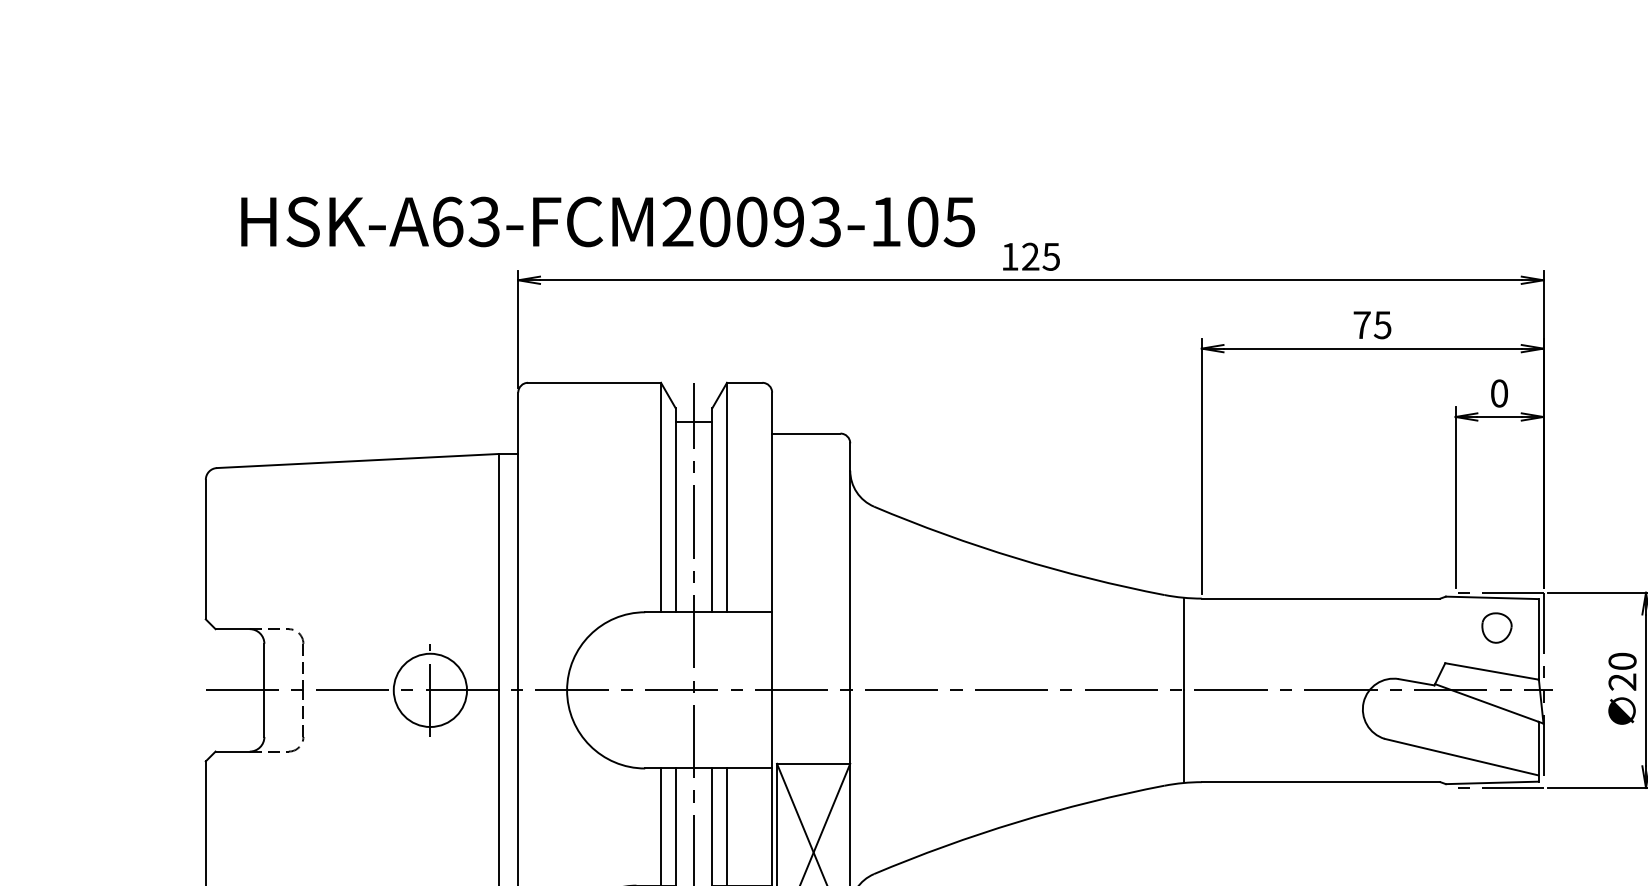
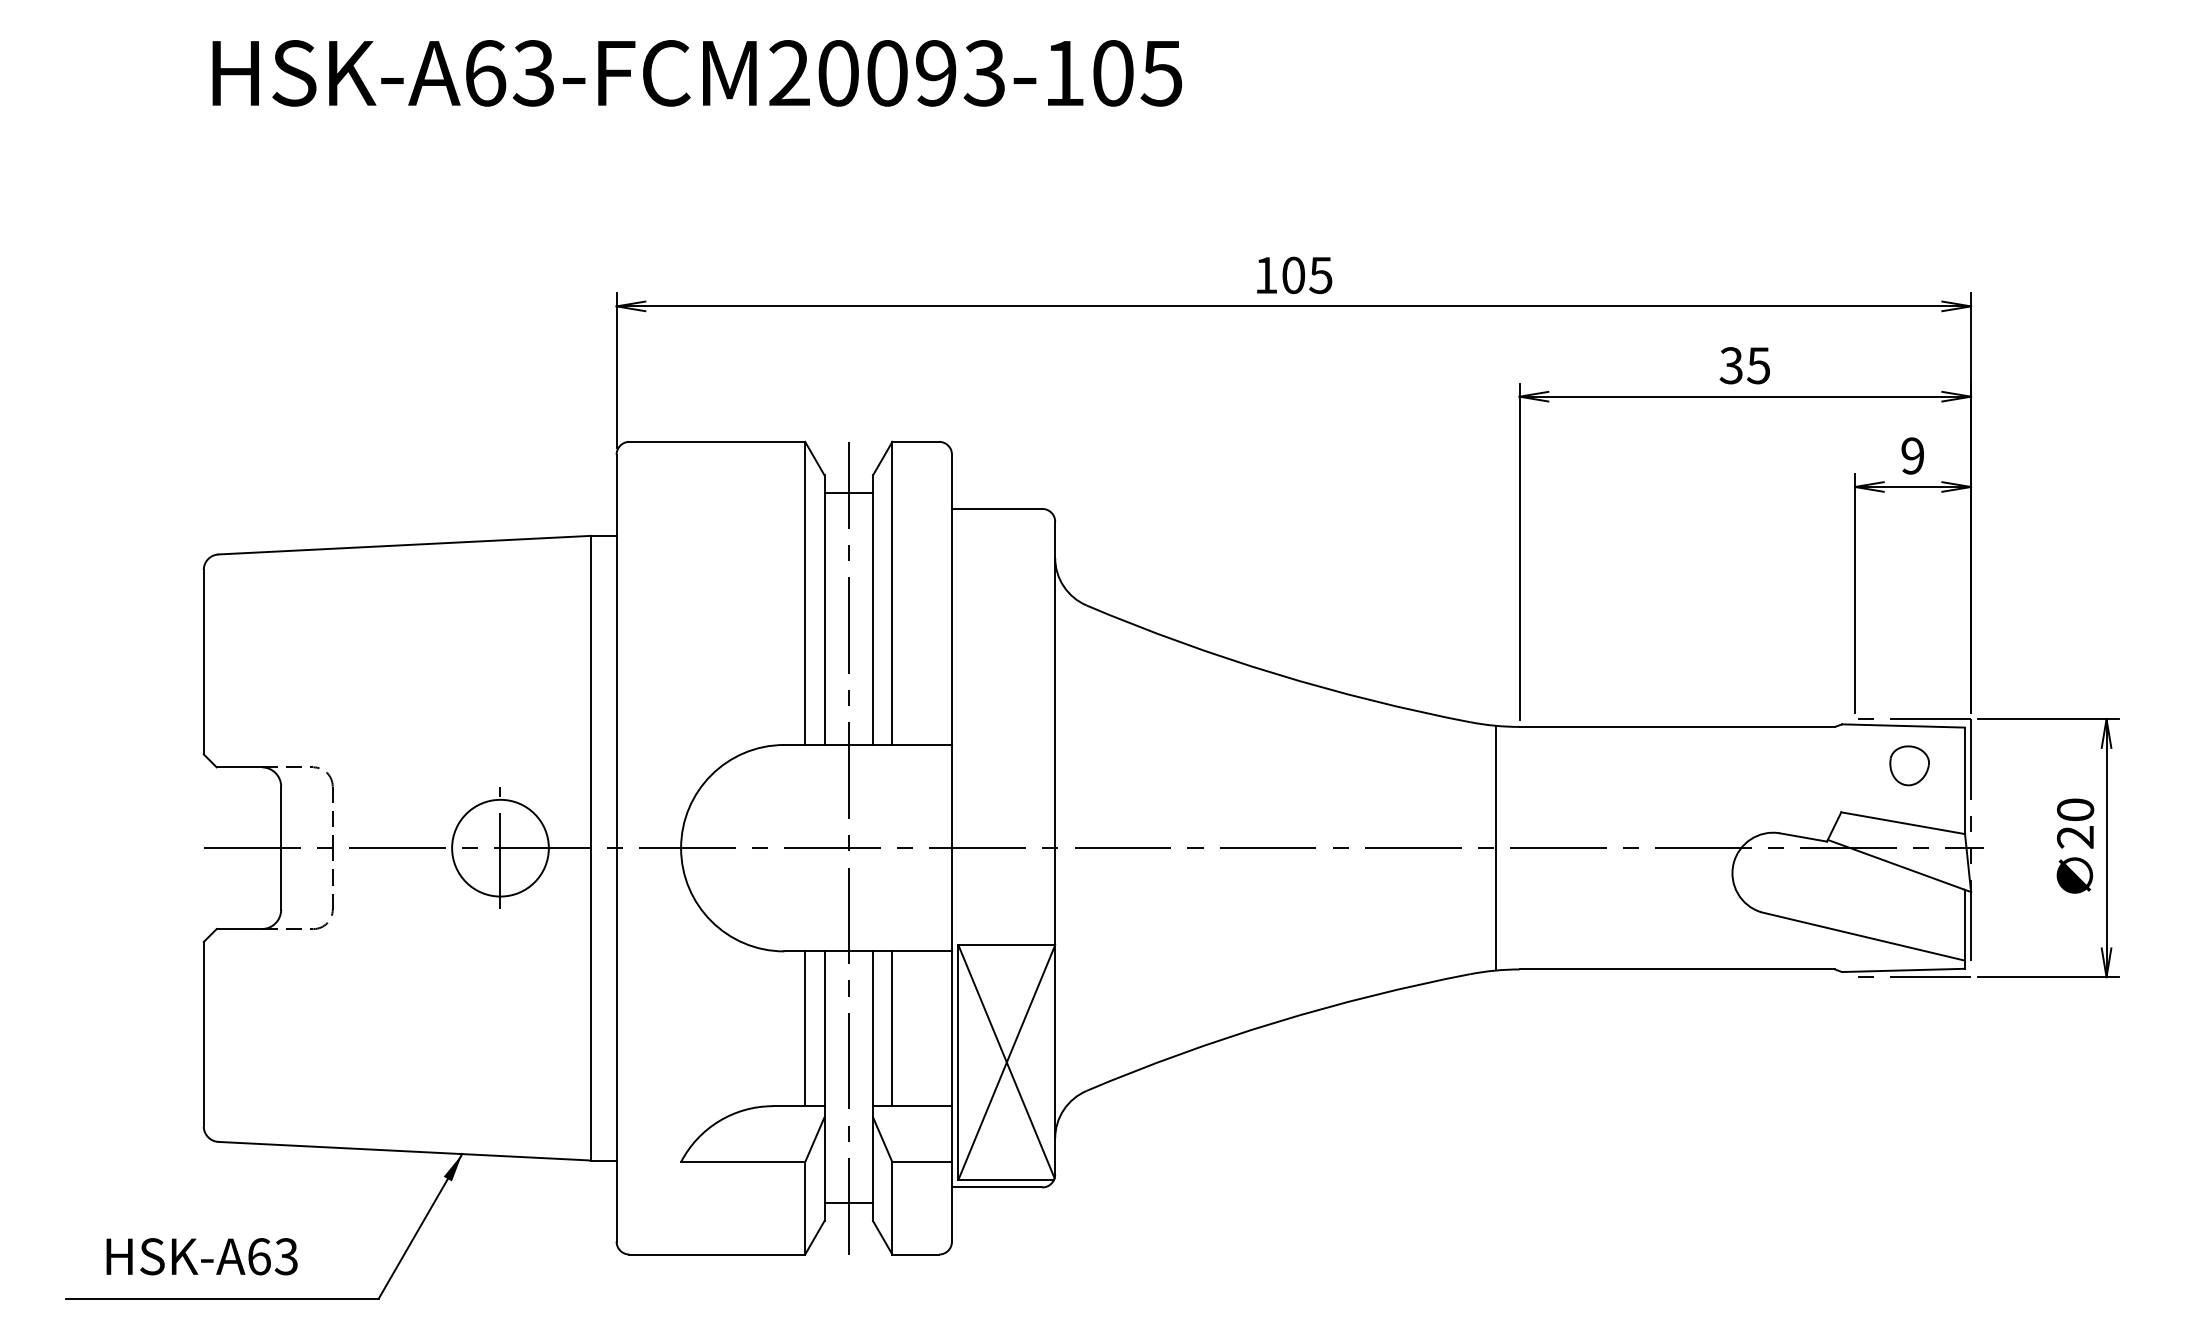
text: (607, 222) -> (696, 73), moved
text: (1030, 256) -> (1293, 275), 125 -> 105
text: (1361, 325) -> (1730, 365), 75 -> 35
text: (1499, 393) -> (1912, 455), 0 -> 9

